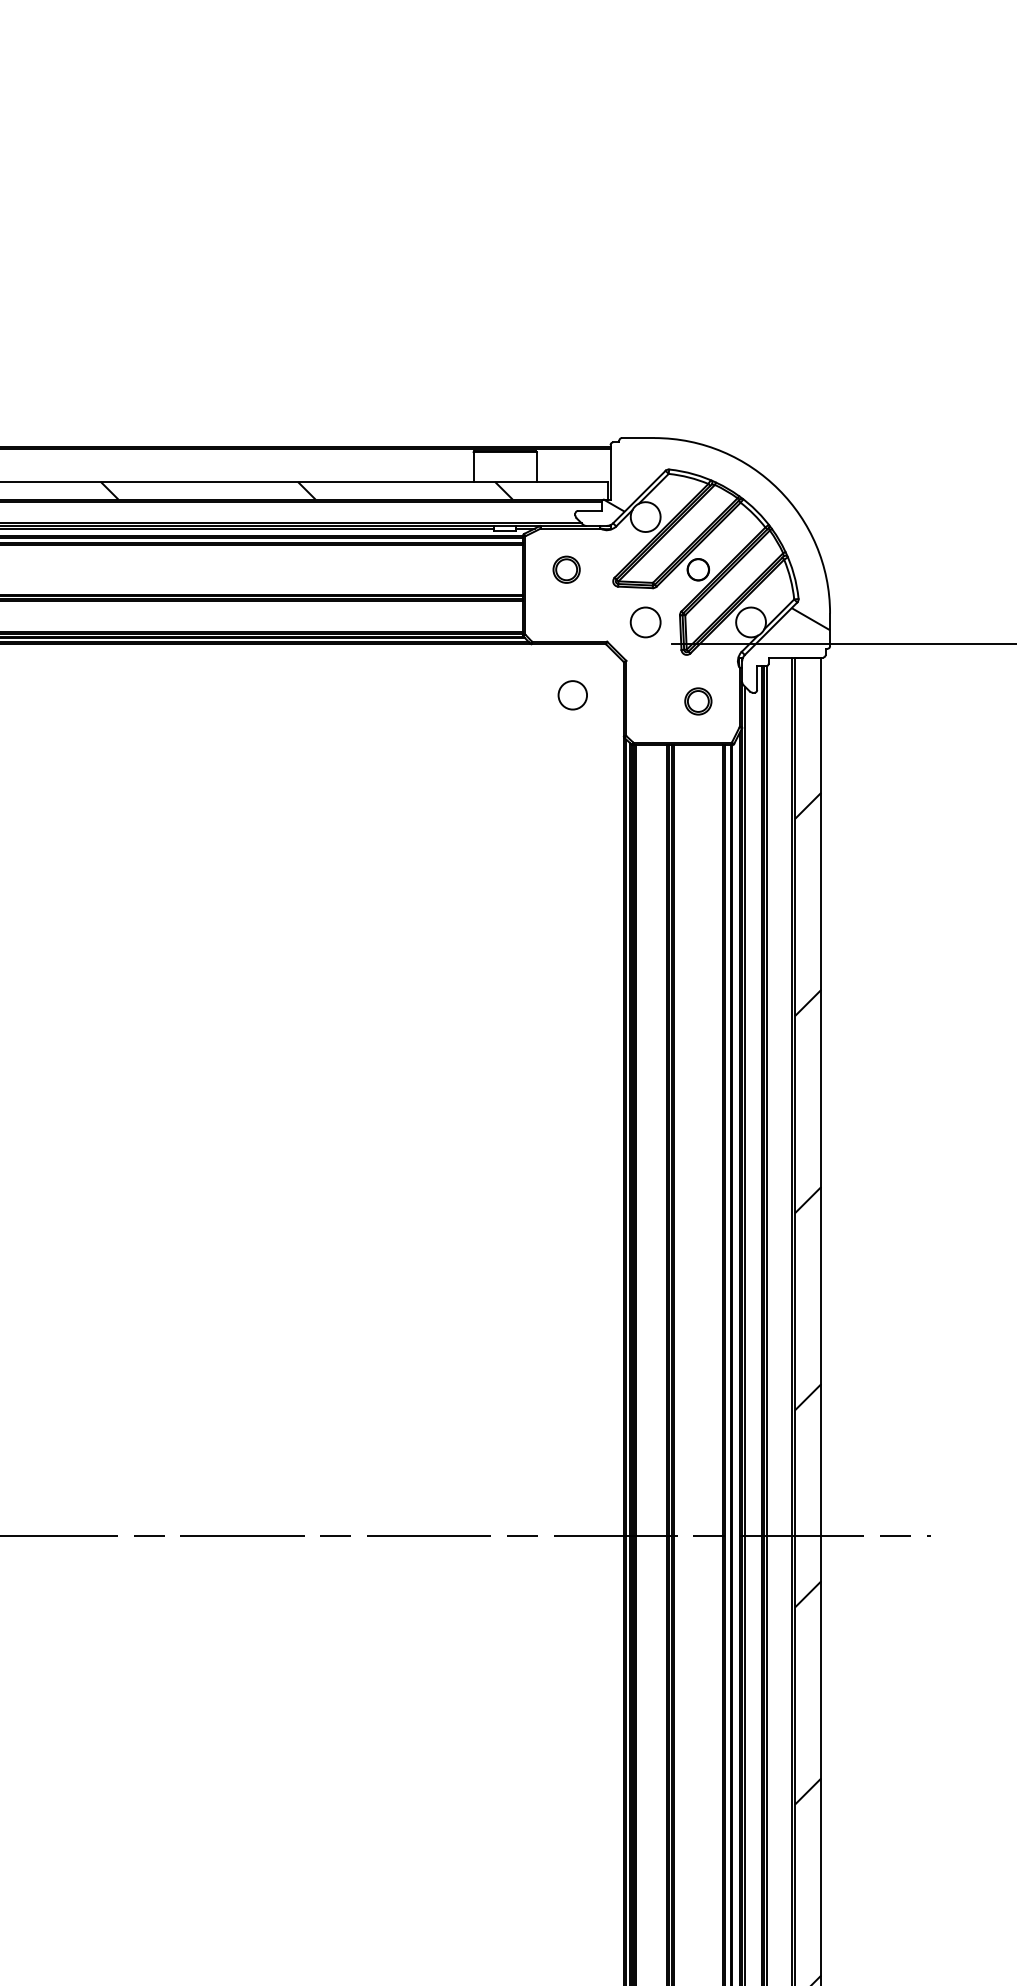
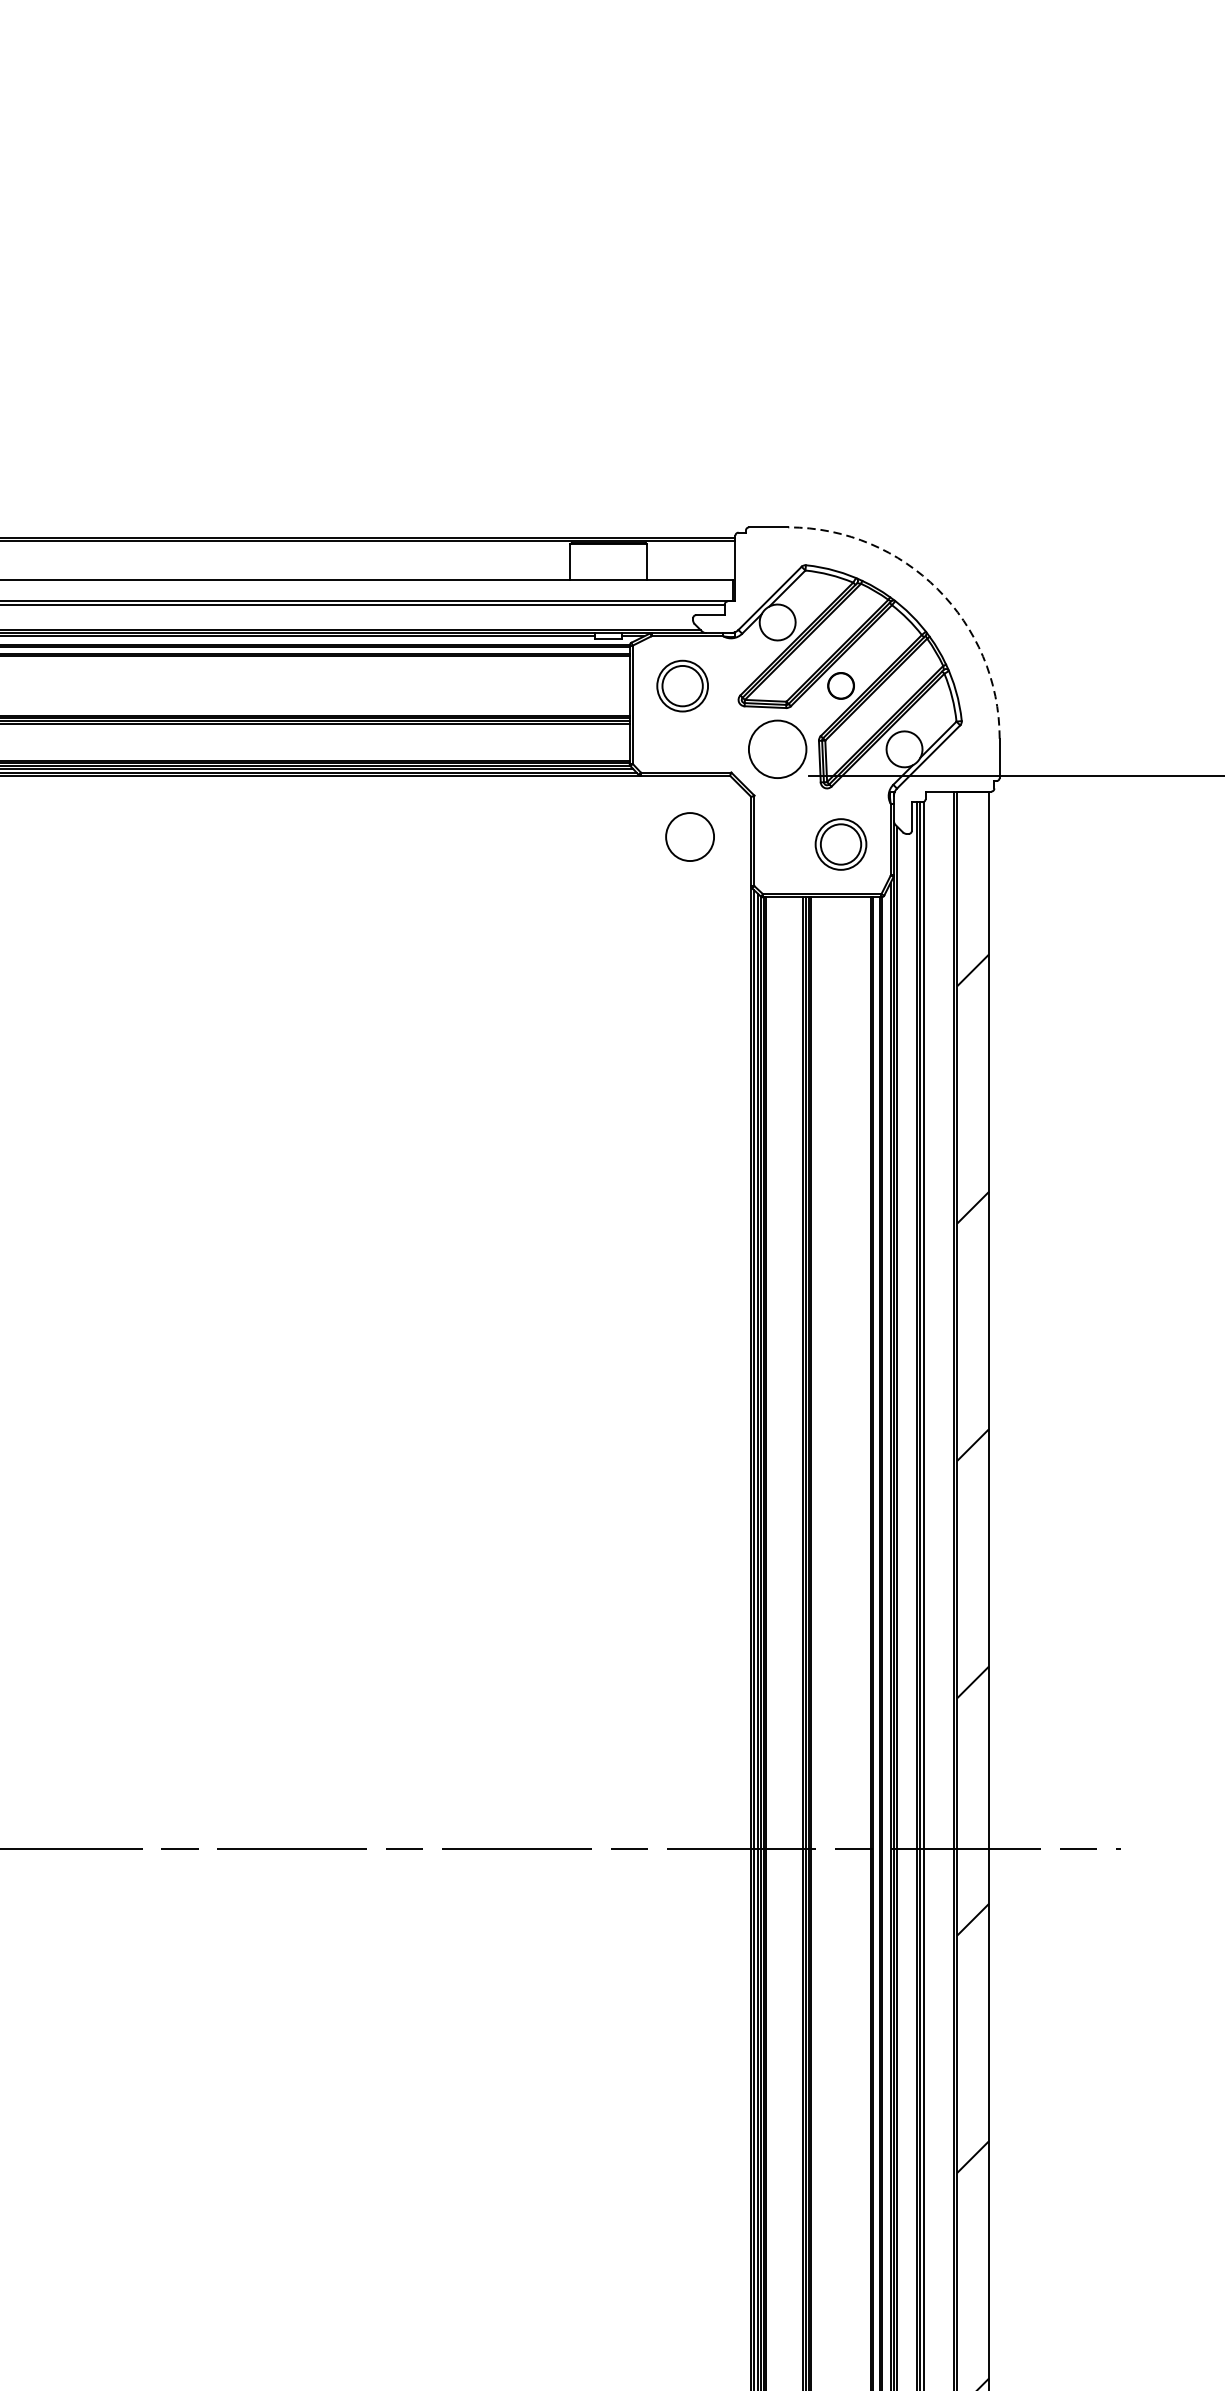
arc: (778, 489) -> (937, 589), solid -> dashed
hatch: (306, 490) -> (369, 590), removed
hatch: (716, 564) -> (862, 679), removed
part: (566, 569) -> (682, 685), size x1.6
circle: (645, 622) -> (777, 749), size x1.6
circle: (572, 695) -> (689, 837), size x1.4
part: (698, 701) -> (841, 844), size x1.6

